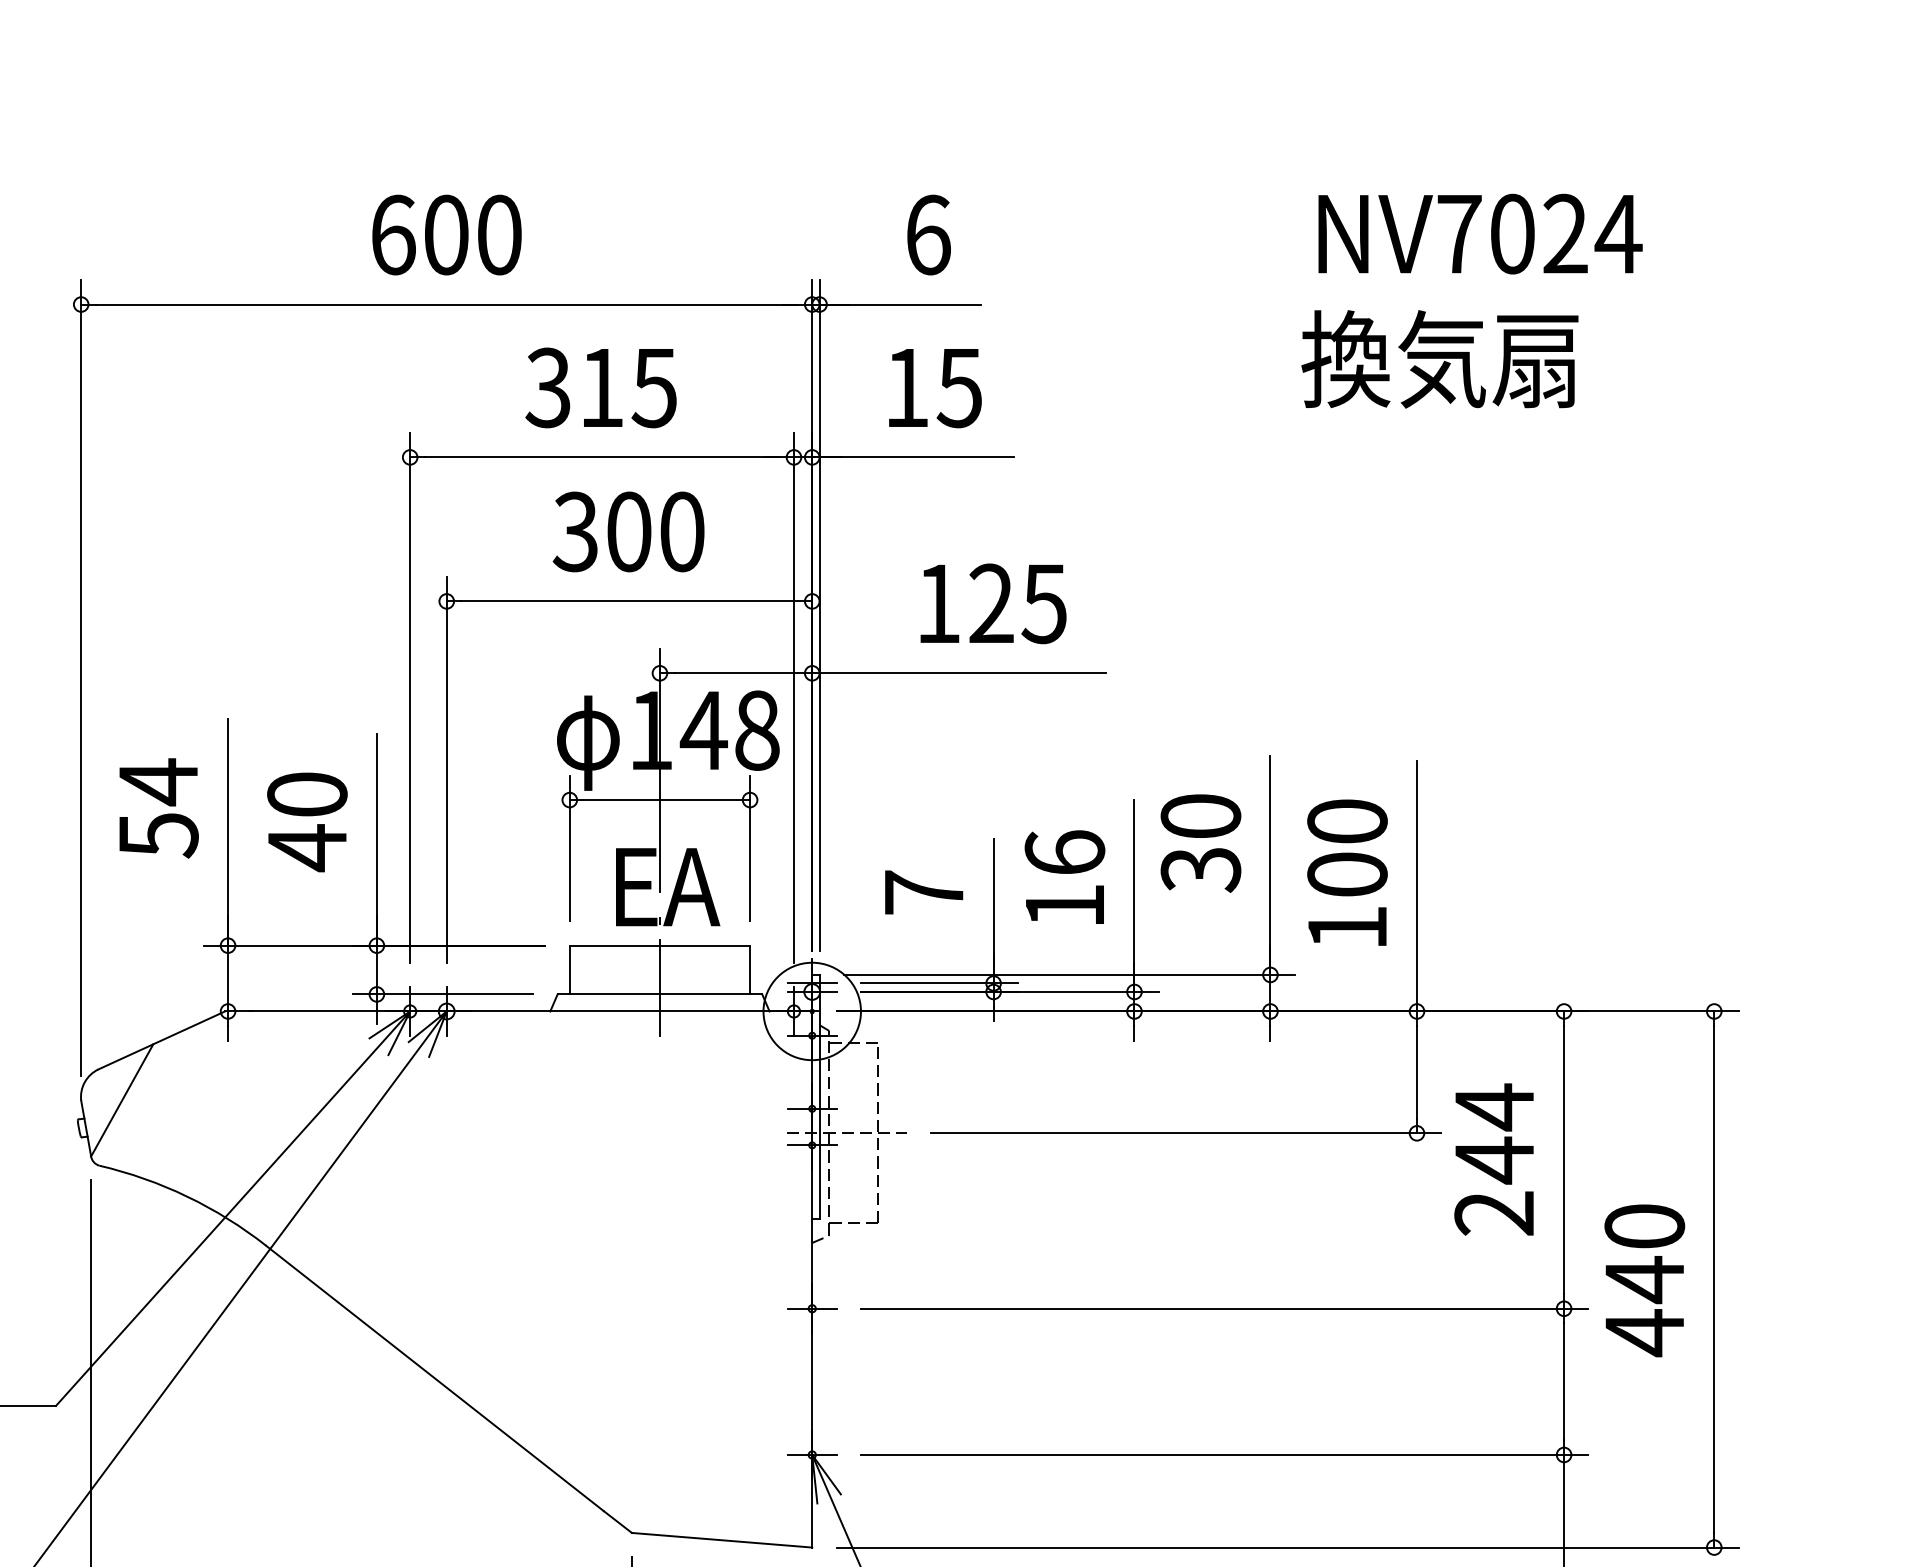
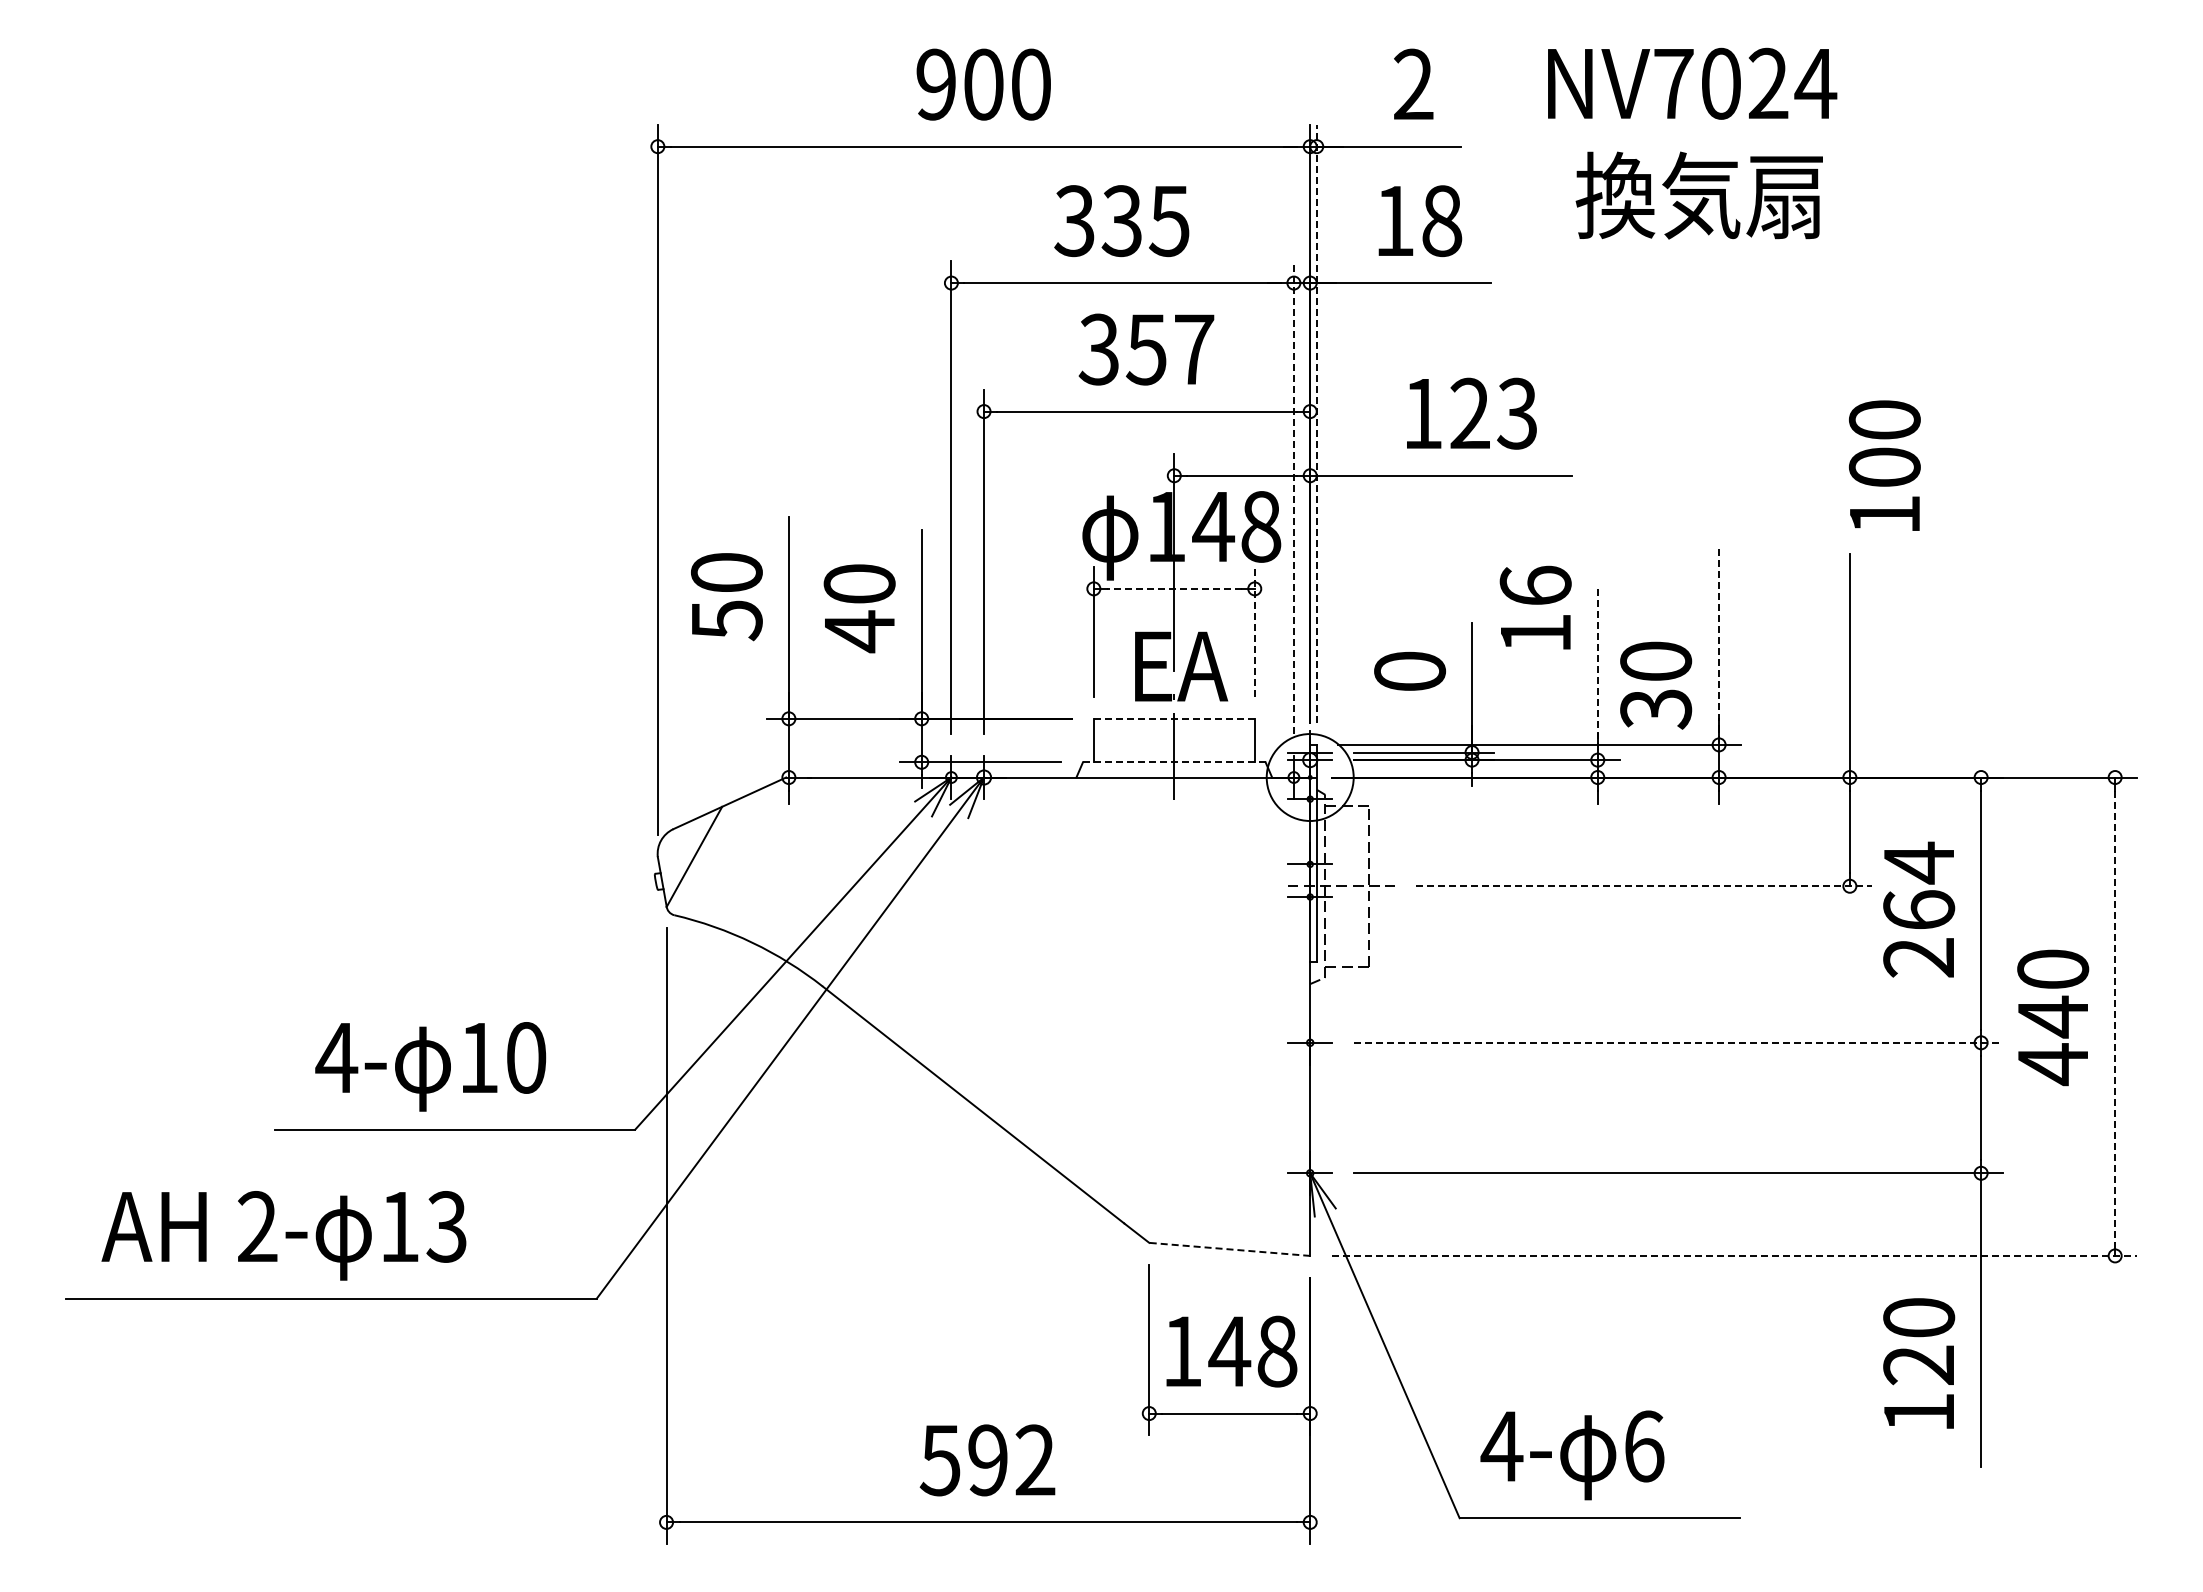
text: (1480, 233) -> (1692, 83), moved
text: (393, 234) -> (936, 84), 600 -> 900
text: (927, 234) -> (1413, 84), 6 -> 2
text: (1438, 359) -> (1698, 195), moved
text: (600, 388) -> (1121, 221), 315 -> 335
text: (959, 388) -> (1441, 221), 15 -> 18
text: (655, 531) -> (1170, 349), 300 -> 357
text: (1043, 603) -> (1516, 413), 125 -> 123
line: (819, 614) -> (1316, 423), solid -> dashed
line: (793, 697) -> (1293, 497), solid -> dashed
text: (158, 781) -> (726, 572), 54 -> 50
line: (659, 799) -> (1173, 588), solid -> dashed
text: (1201, 843) -> (1656, 685), moved
line: (749, 848) -> (1254, 632), solid -> dashed
line: (1270, 865) -> (1719, 647), solid -> dashed
text: (1347, 872) -> (1884, 465), moved
text: (1064, 876) -> (1535, 607), moved
text: (924, 891) -> (1410, 670), 7 -> 0
line: (1134, 897) -> (1597, 675), solid -> dashed
line: (659, 945) -> (1173, 718), solid -> dashed
line: (659, 994) -> (1173, 762), solid -> dashed
line: (1186, 1133) -> (1644, 886), solid -> dashed
text: (1495, 1160) -> (1919, 910), 244 -> 264
line: (1714, 1280) -> (2115, 1017), solid -> dashed
line: (1224, 1308) -> (1678, 1042), solid -> dashed
line: (721, 1540) -> (1229, 1249), solid -> dashed
line: (1287, 1547) -> (1734, 1255), solid -> dashed

